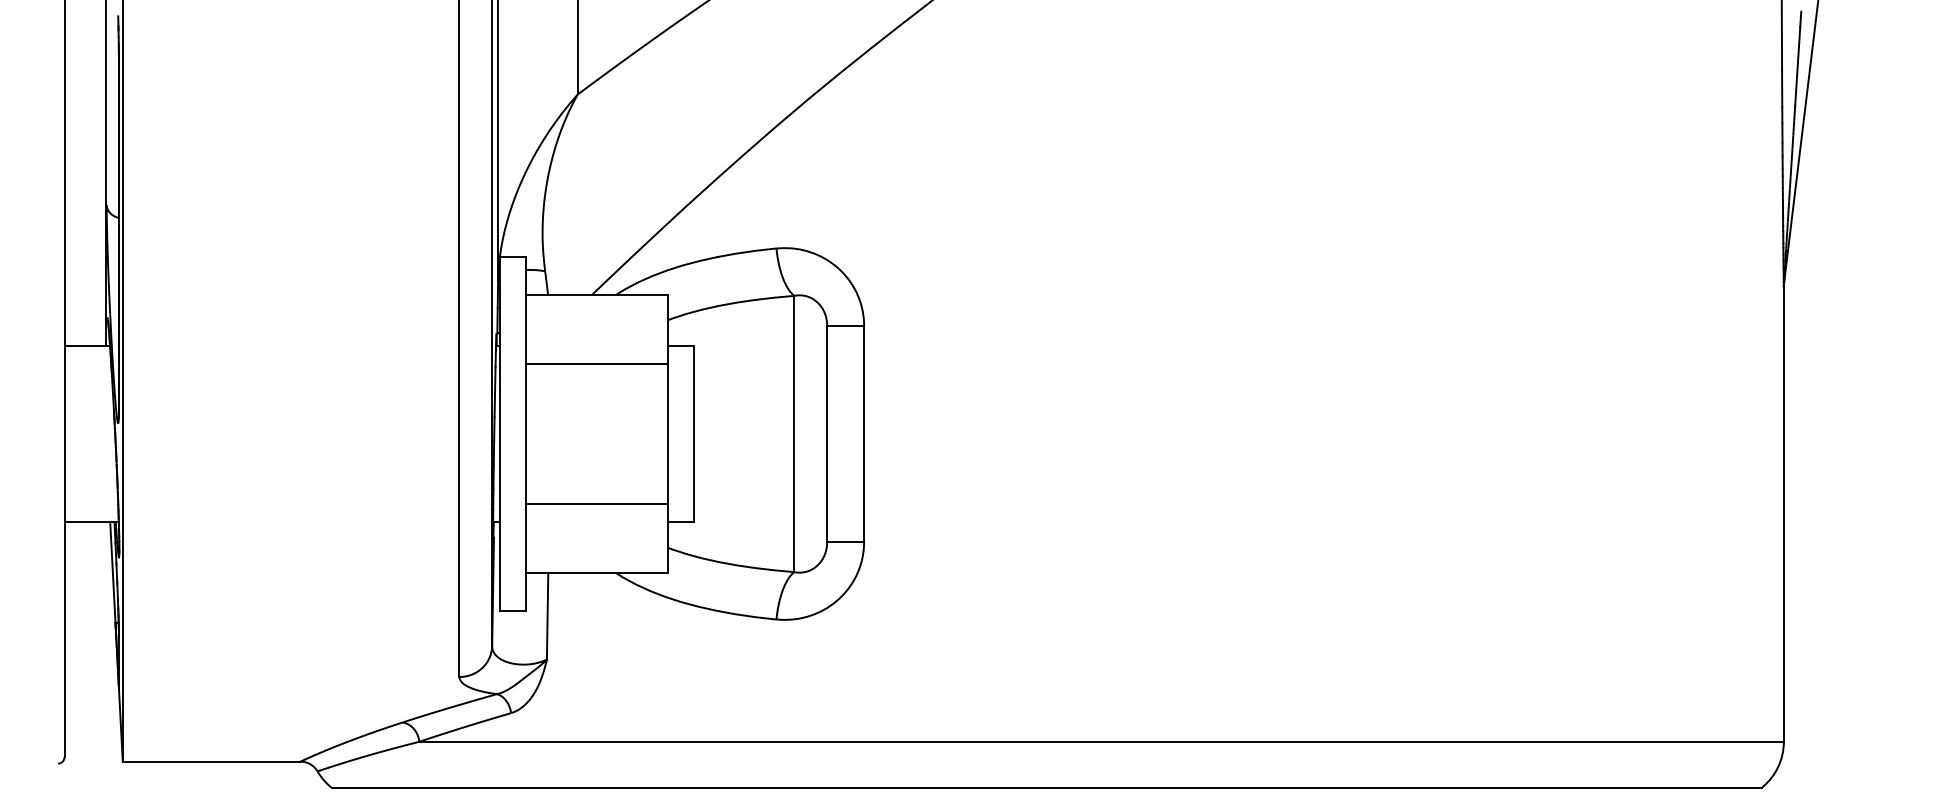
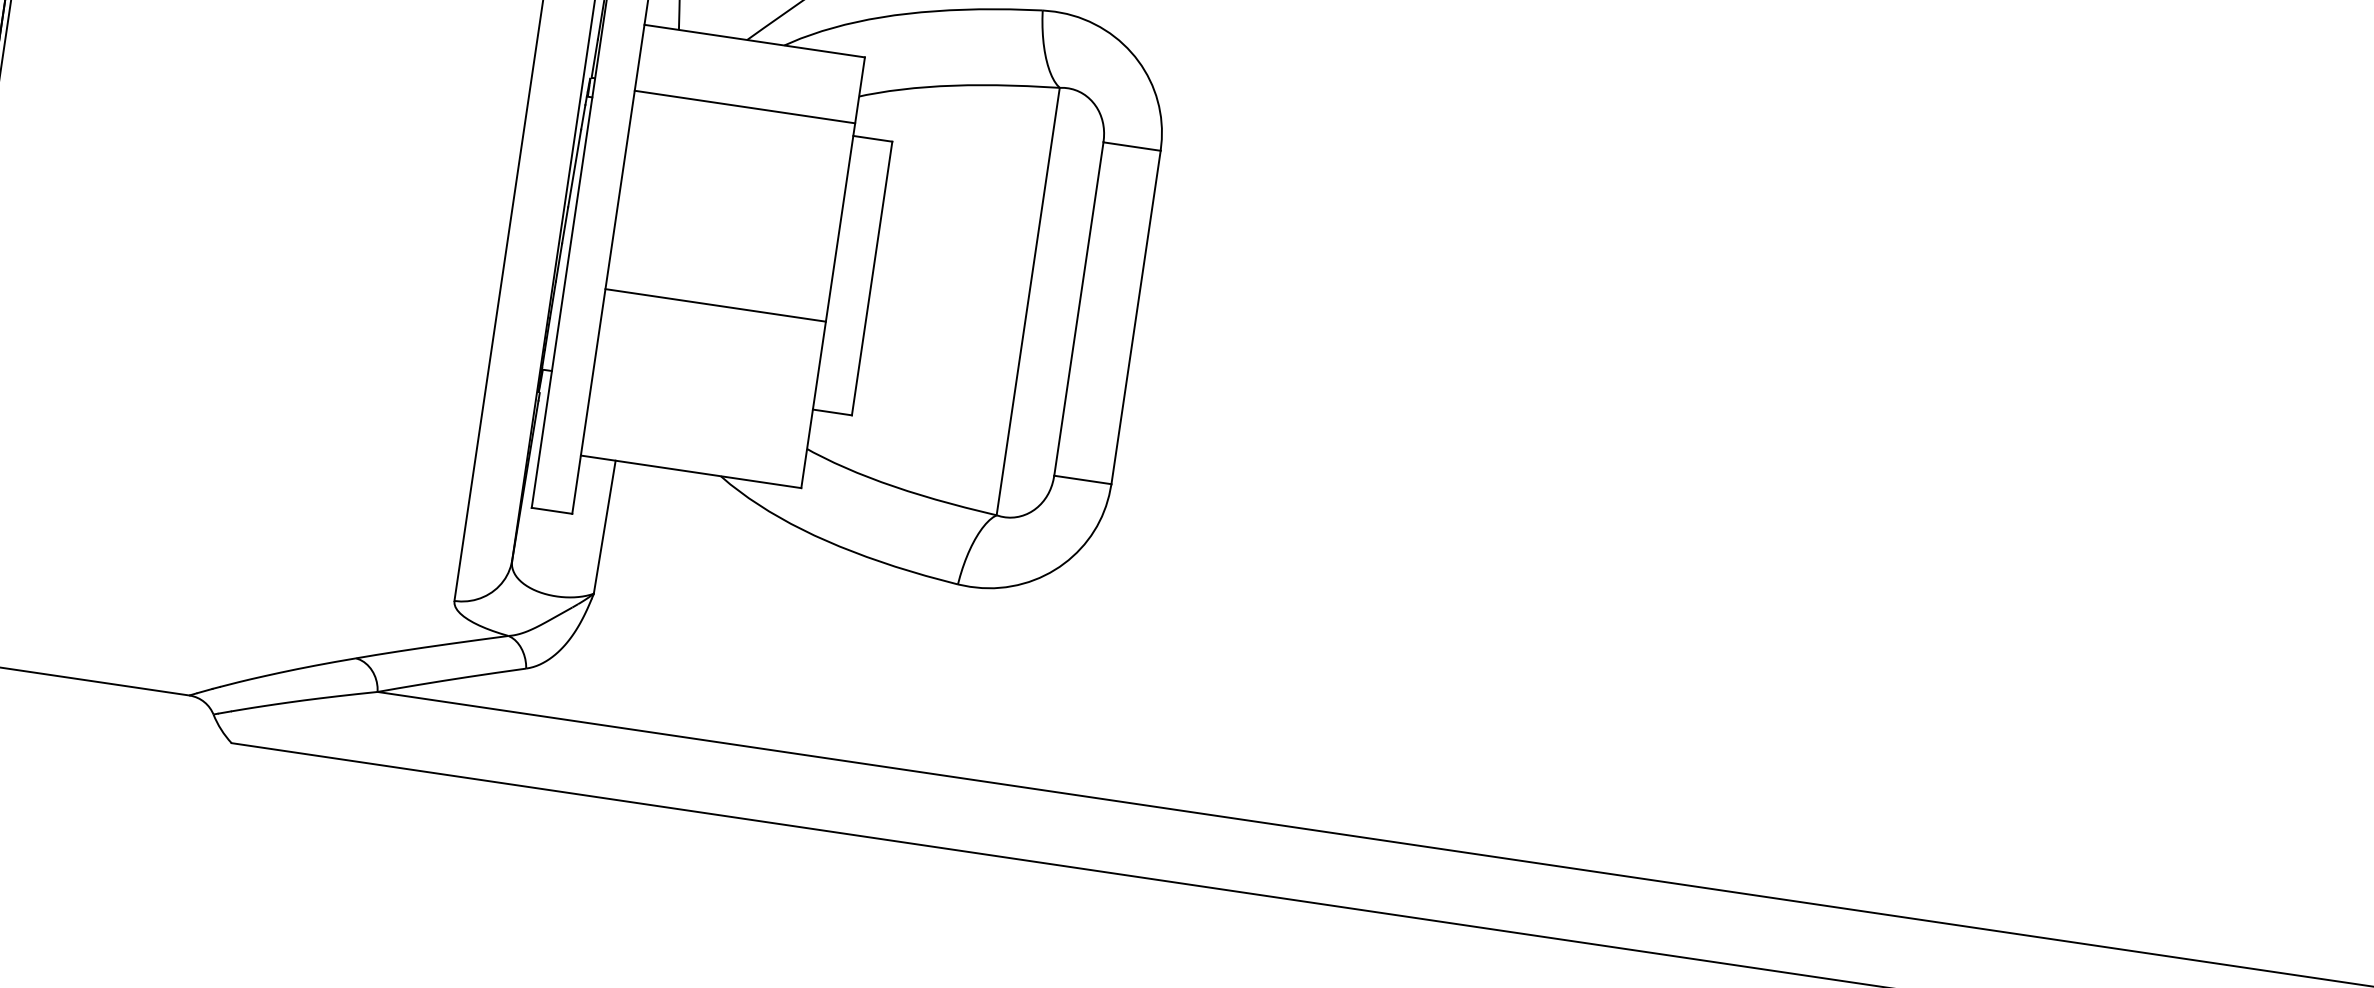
line: (596, 364) -> (744, 107), moved
line: (596, 503) -> (714, 305), moved

